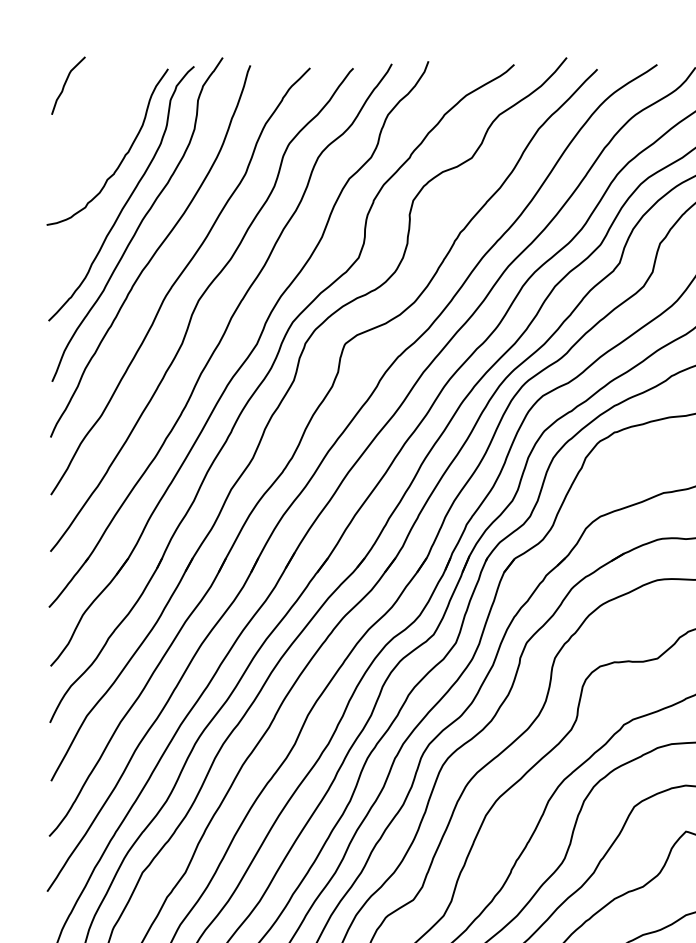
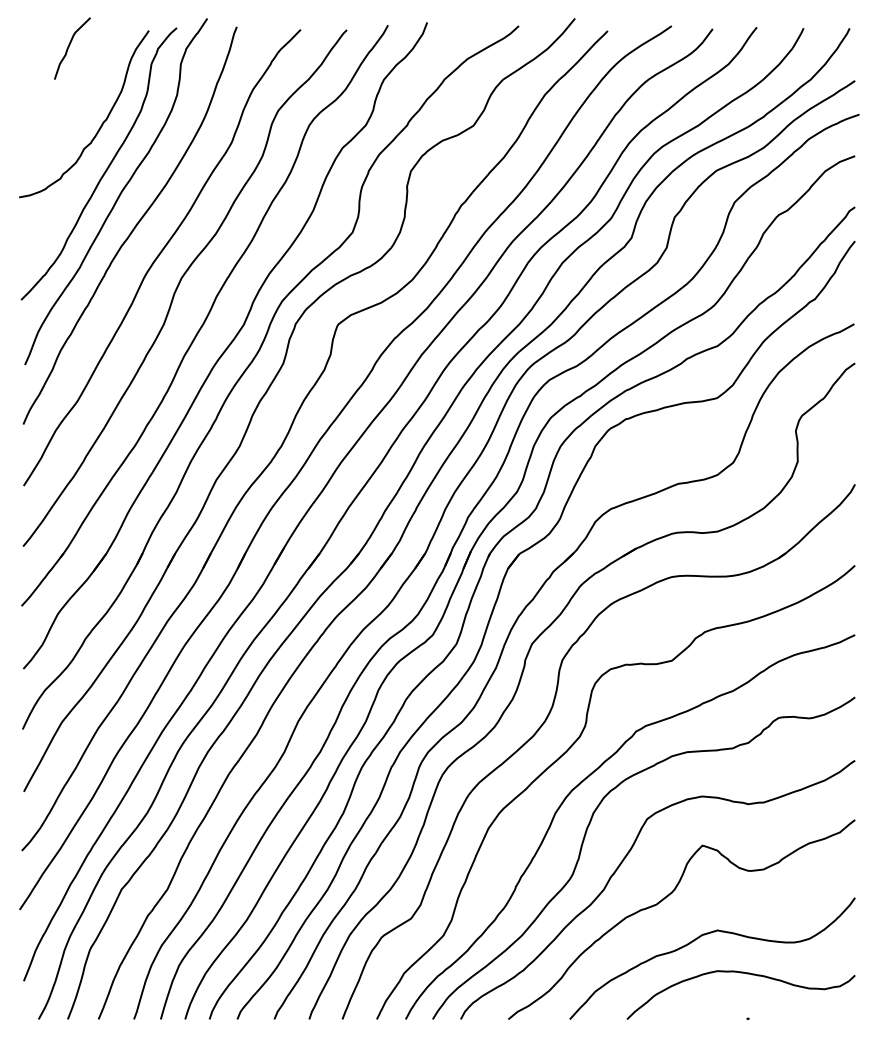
curve: (65, 84) -> (69, 47), moved

